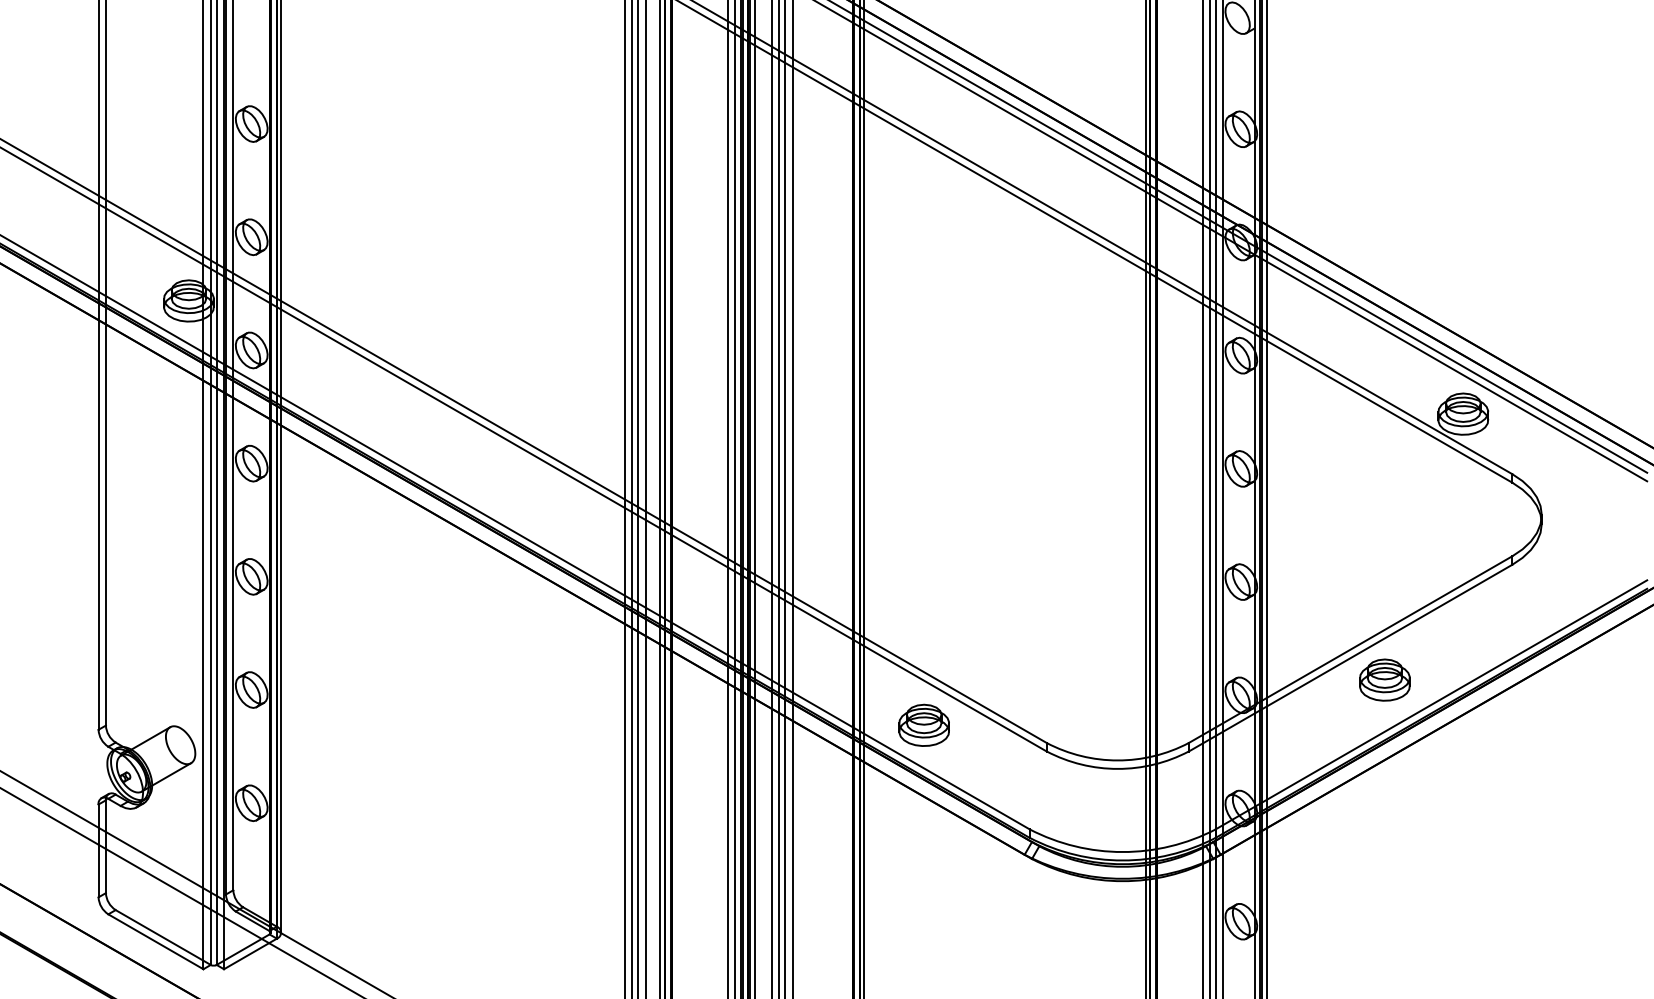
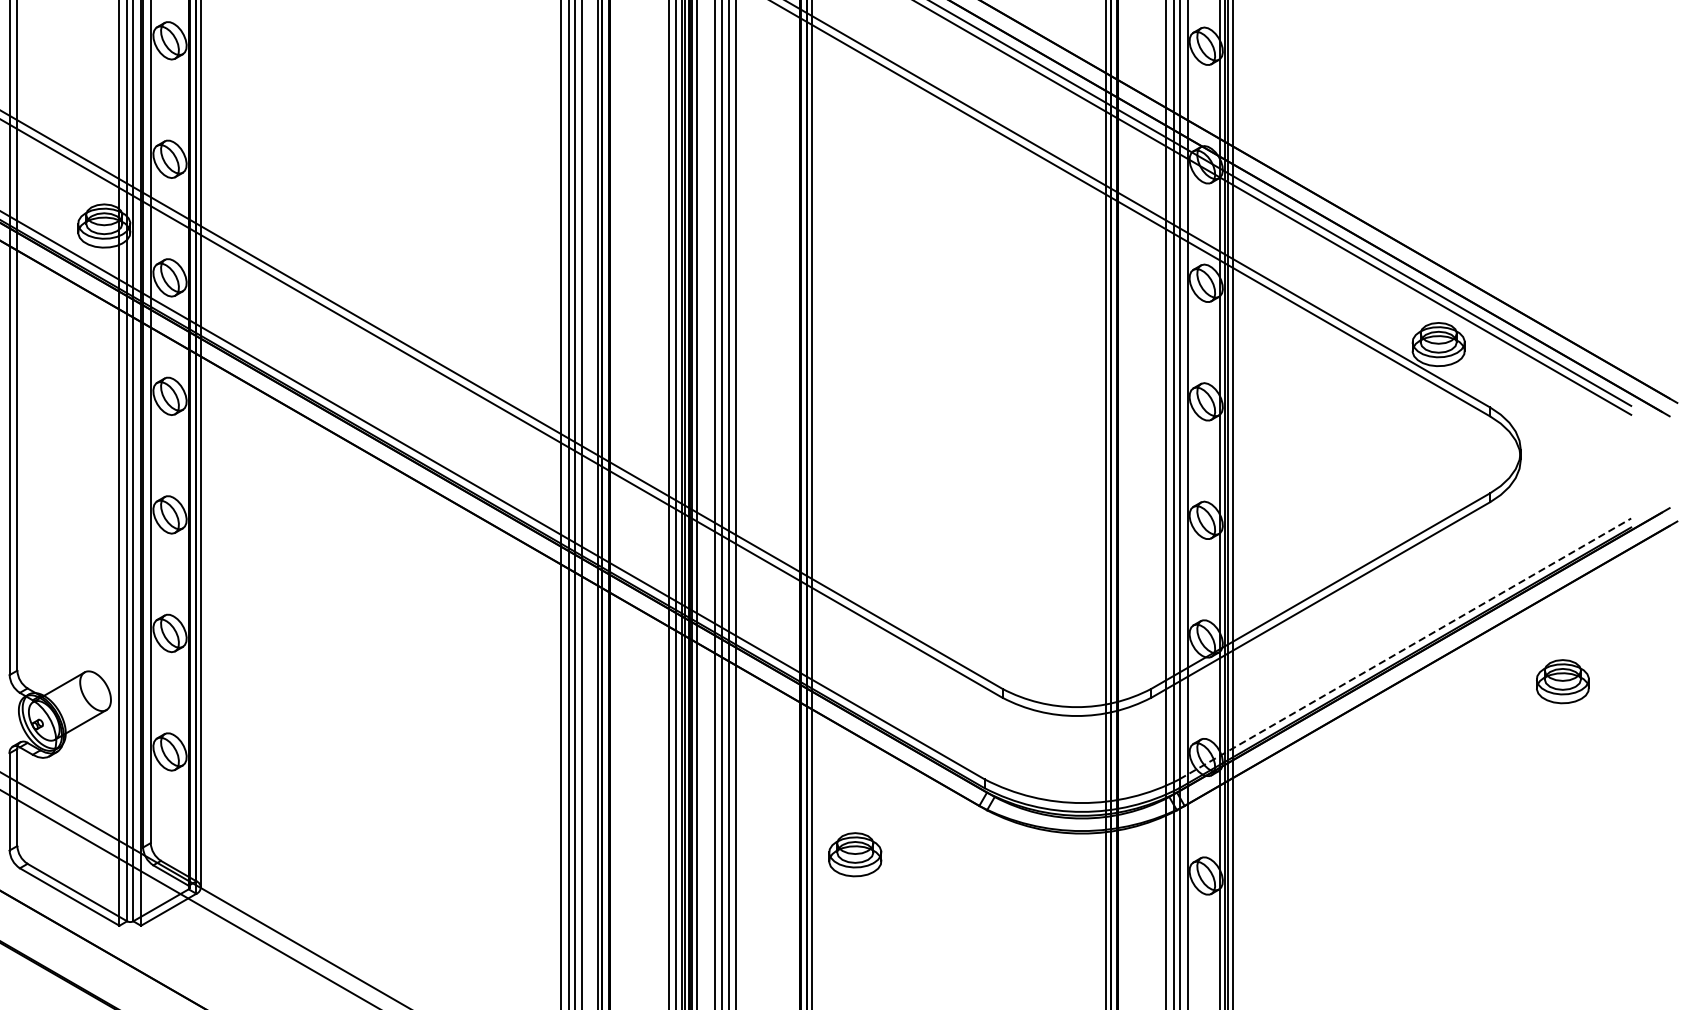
part: (1384, 679) -> (1562, 681), moved
line: (1431, 704) -> (1405, 648), solid -> dashed
part: (923, 724) -> (854, 853), moved

